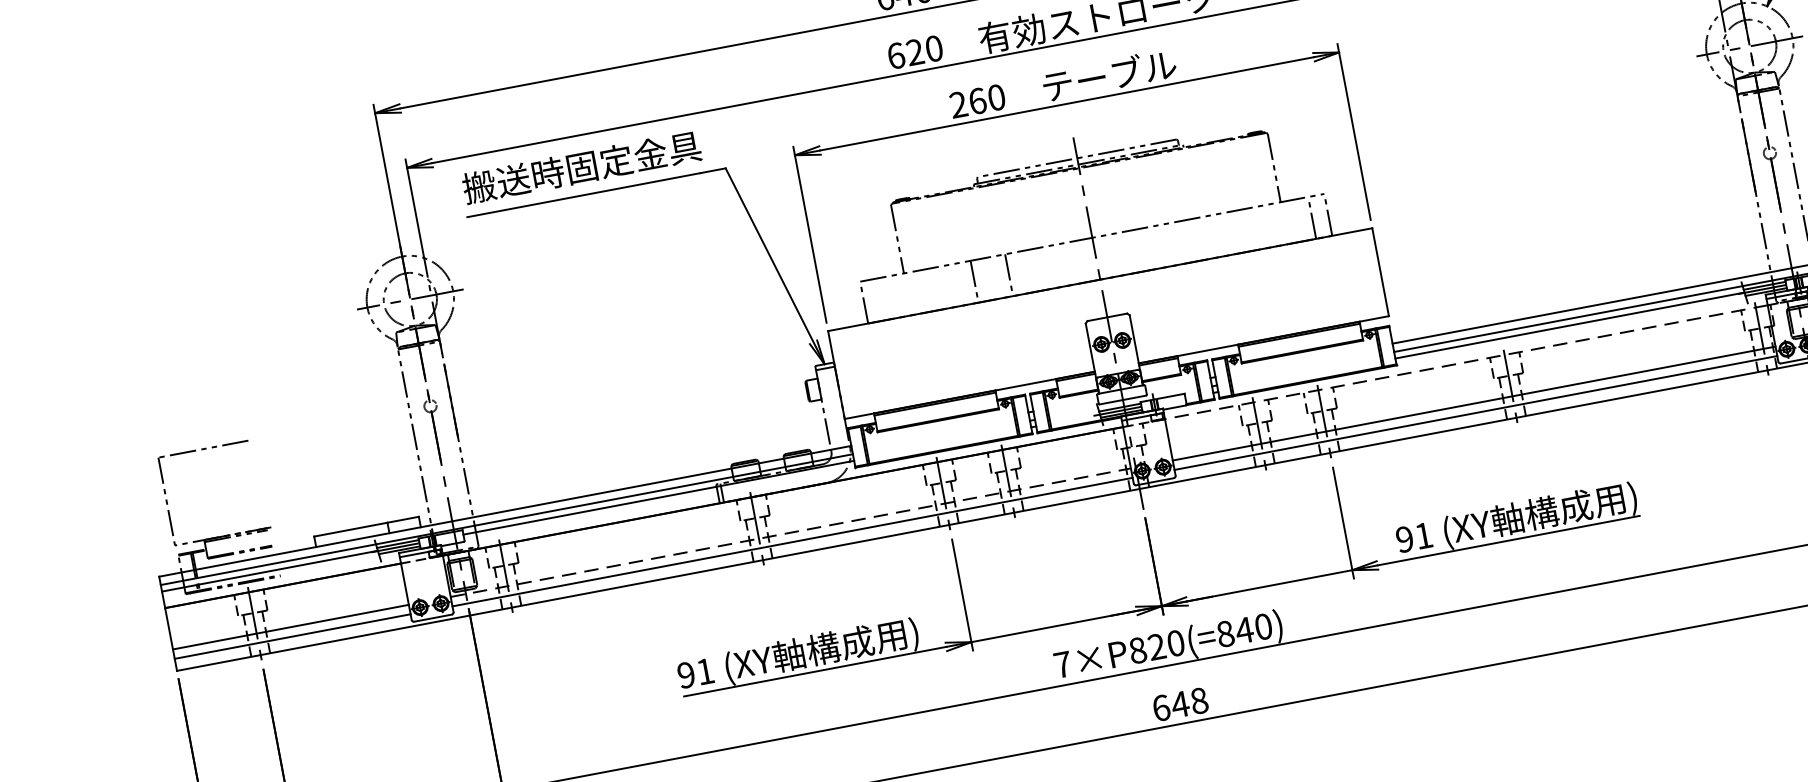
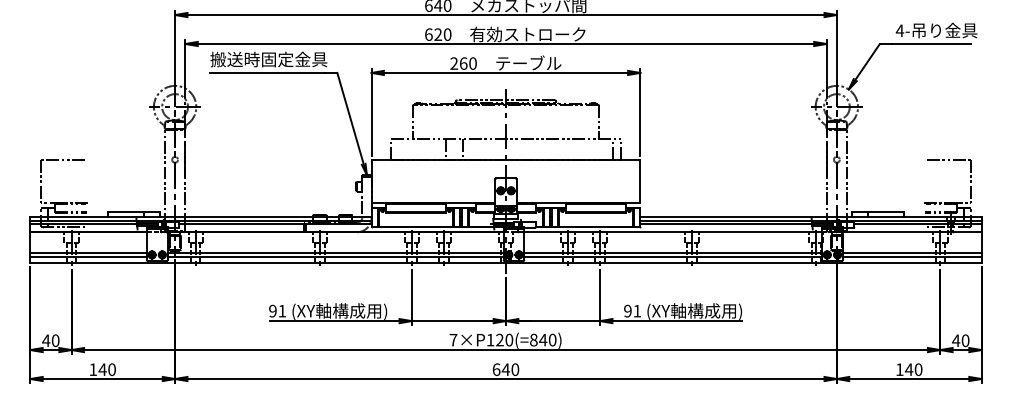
line: (1467, 362) -> (673, 232), dashed -> solid
line: (792, 532) -> (336, 252), dashed -> solid
text: (1137, 649) -> (490, 339), 7×P820(=840) -> 7×P120(=840)
text: (1199, 700) -> (515, 369), 648 -> 640

